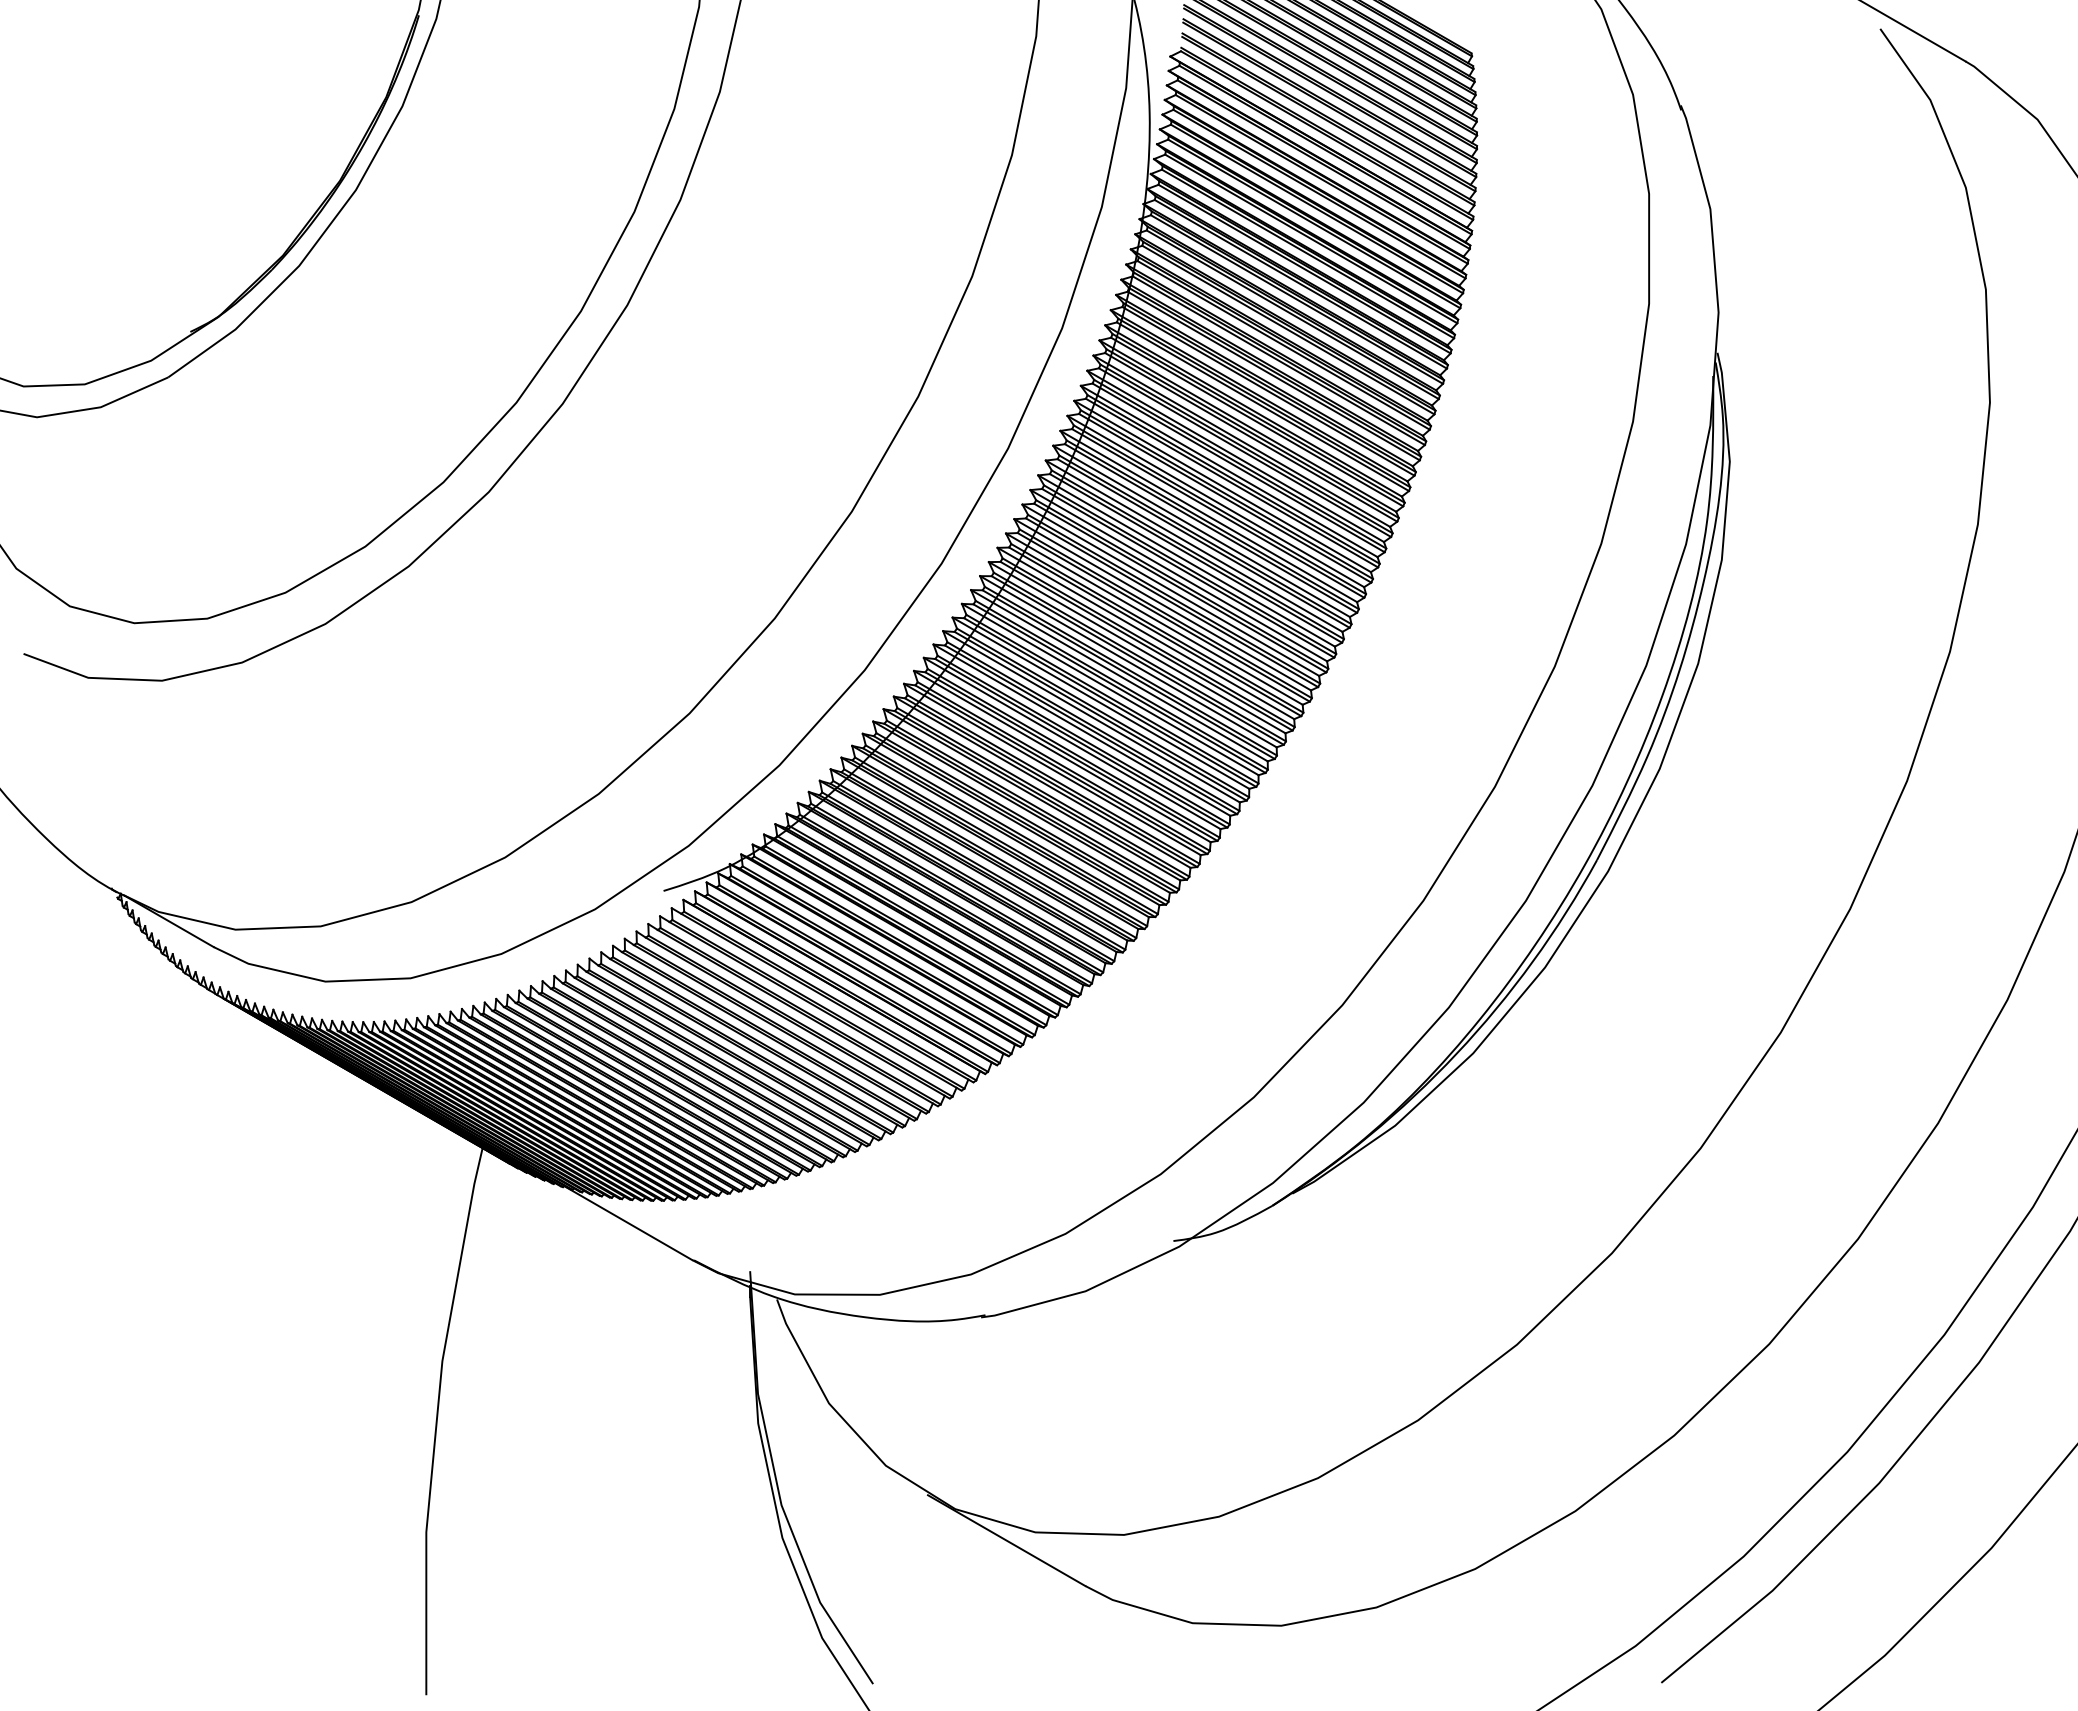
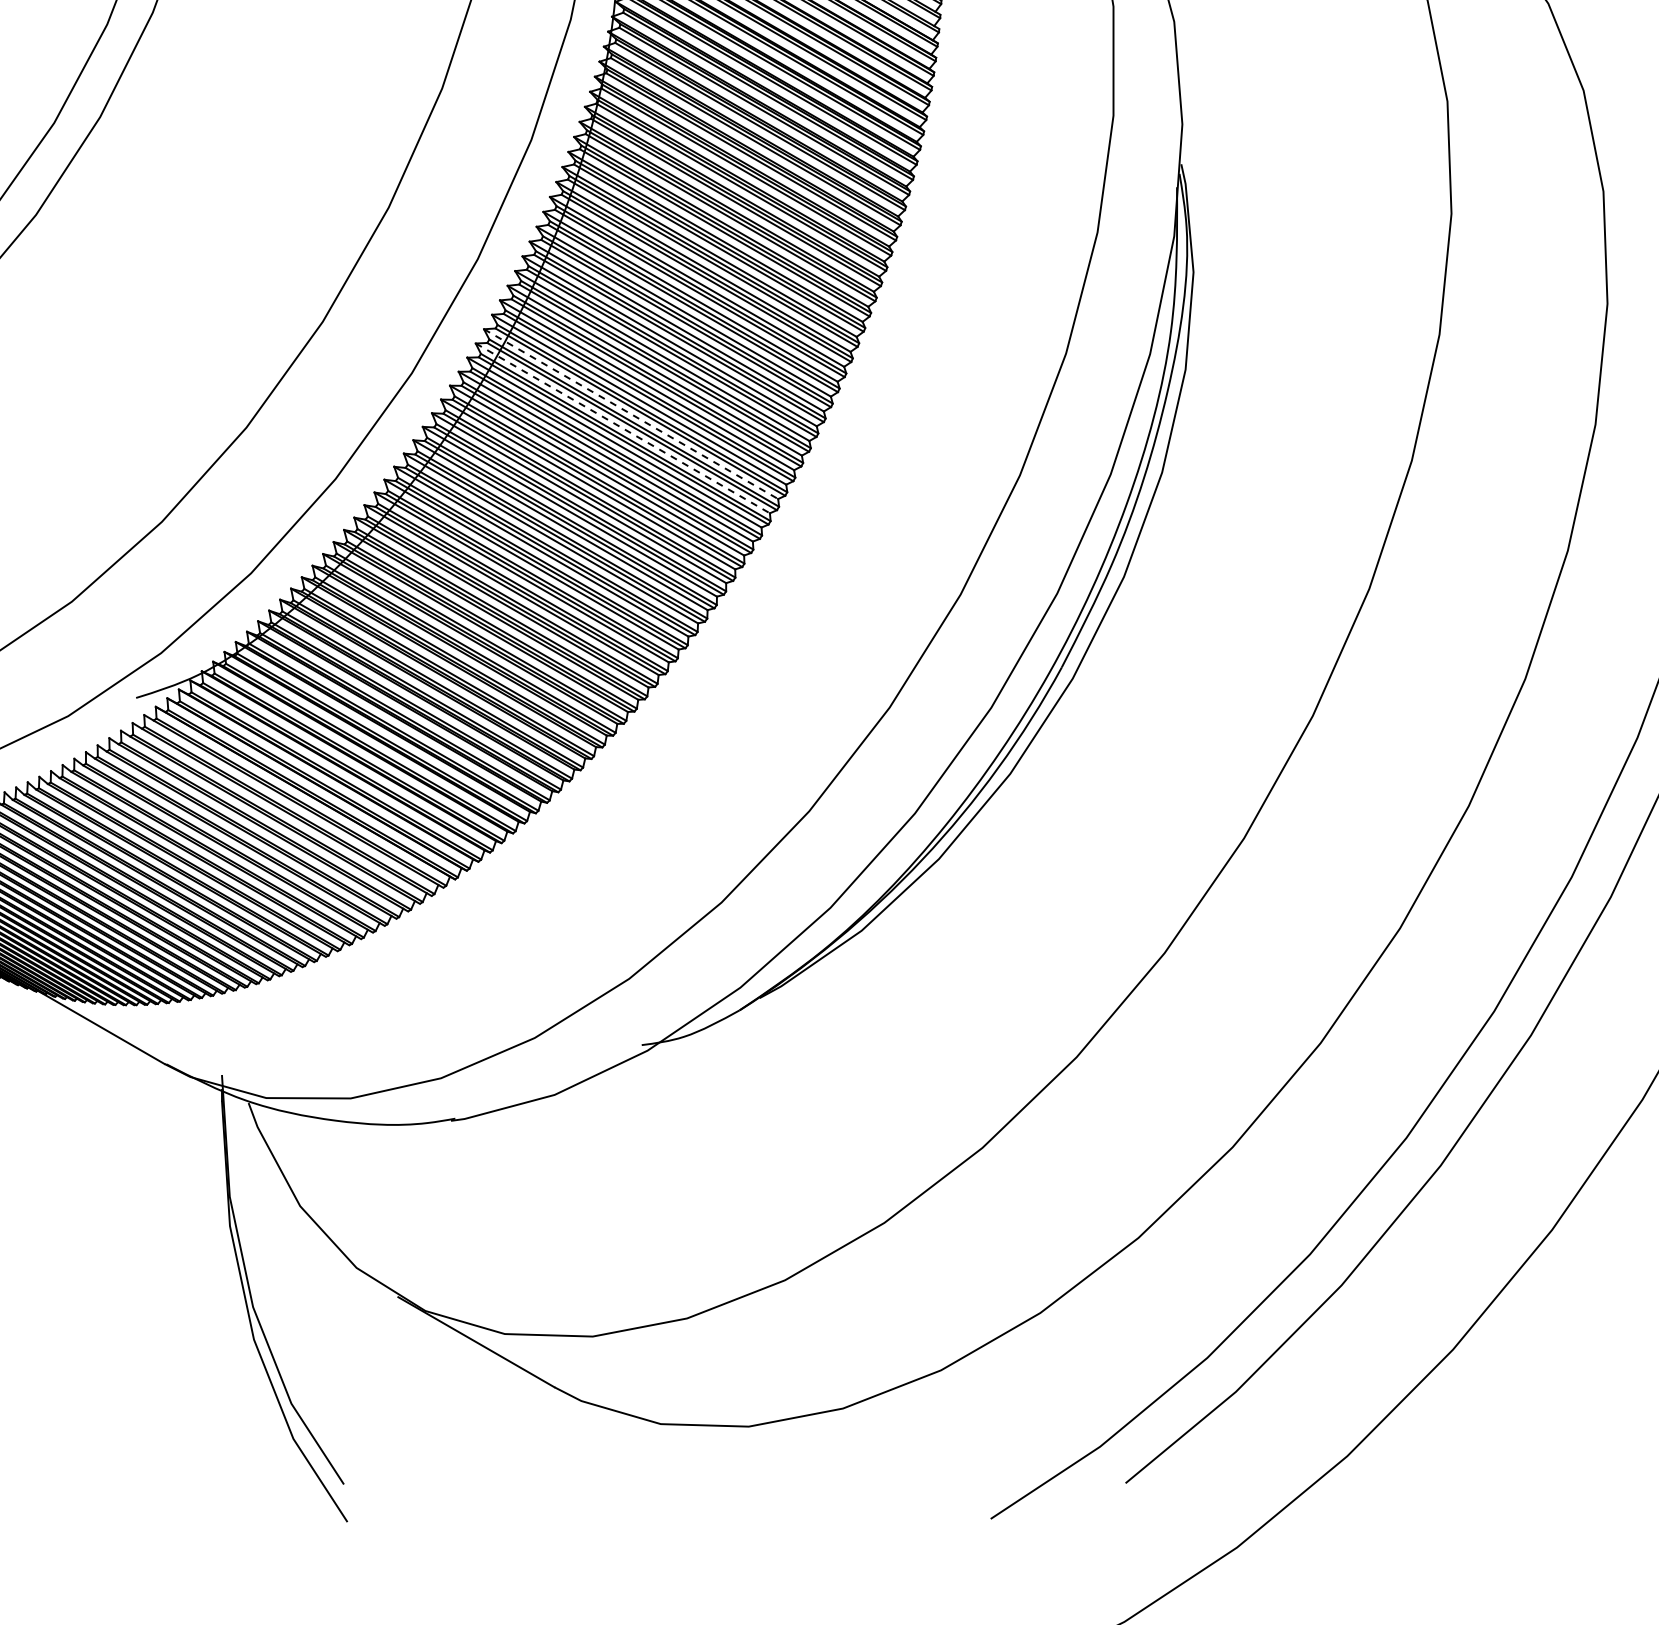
line: (1163, 605) -> (631, 414), solid -> dashed
line: (1154, 619) -> (622, 428), solid -> dashed

